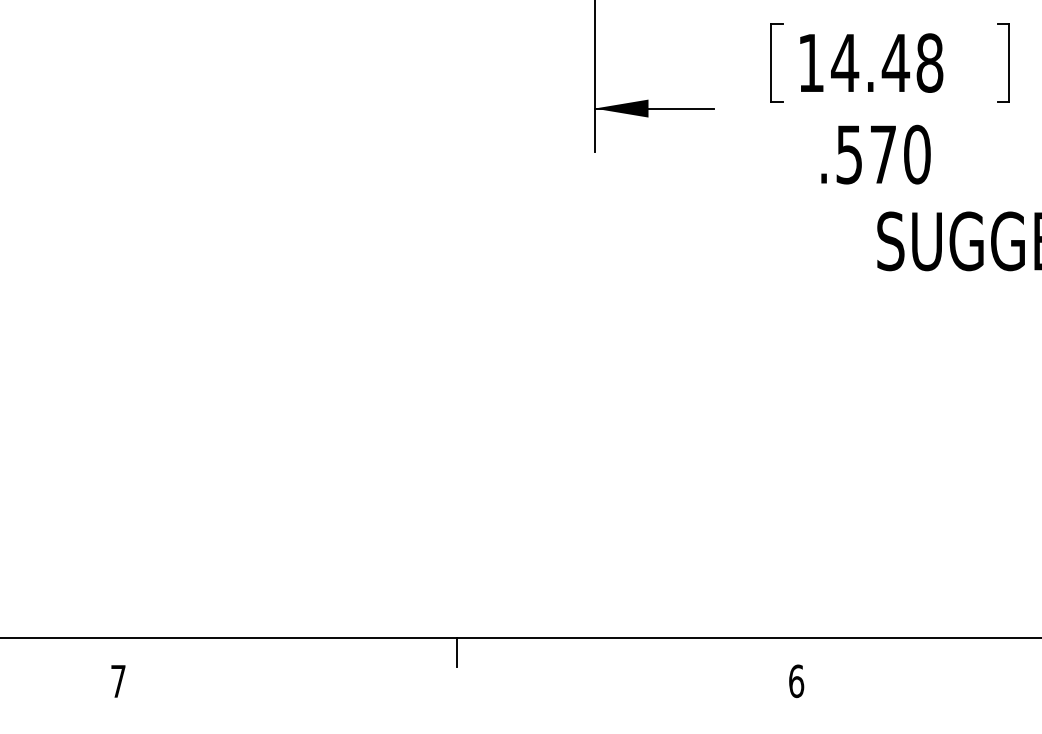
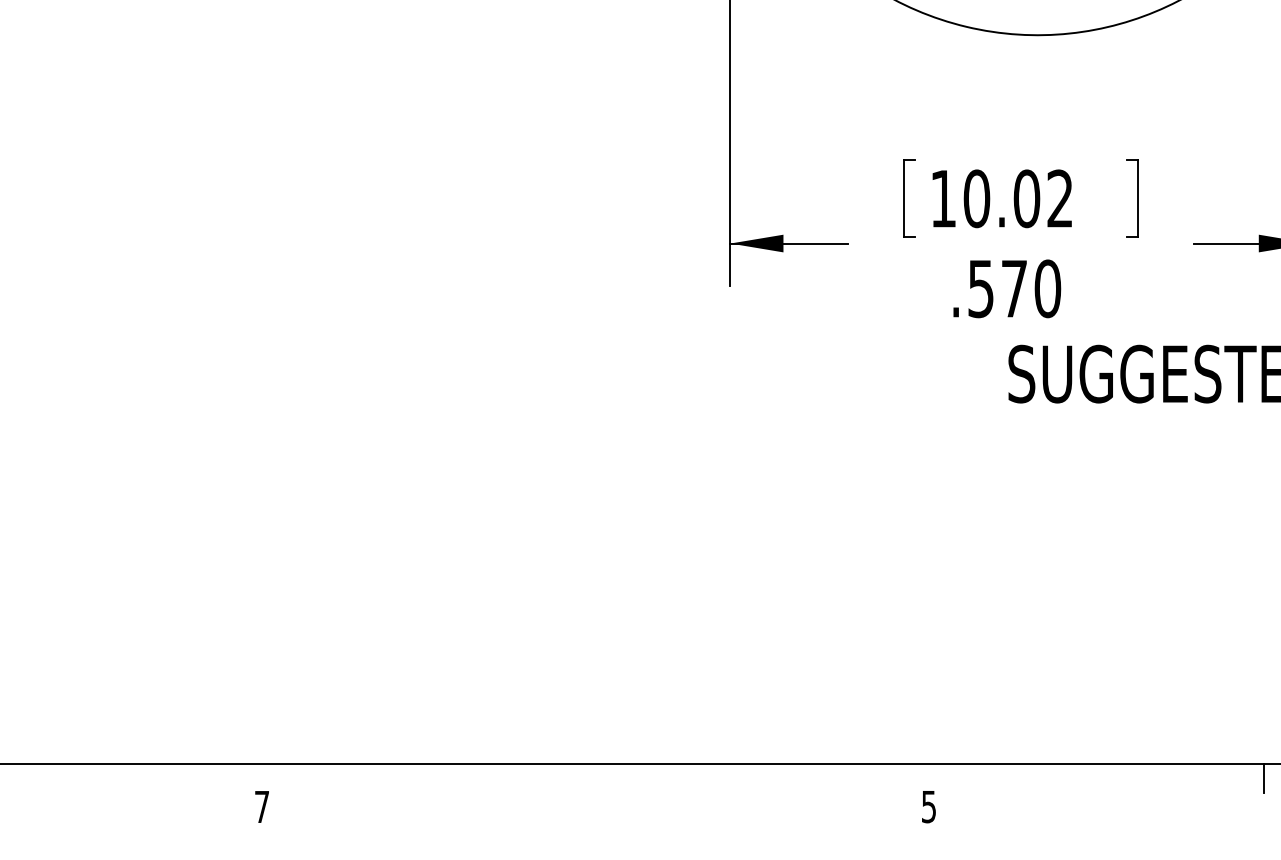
text: (886, 62) -> (1017, 198), 14.48 -> 10.02
line: (456, 652) -> (594, 778), removed
text: (795, 680) -> (928, 806), 6 -> 5

